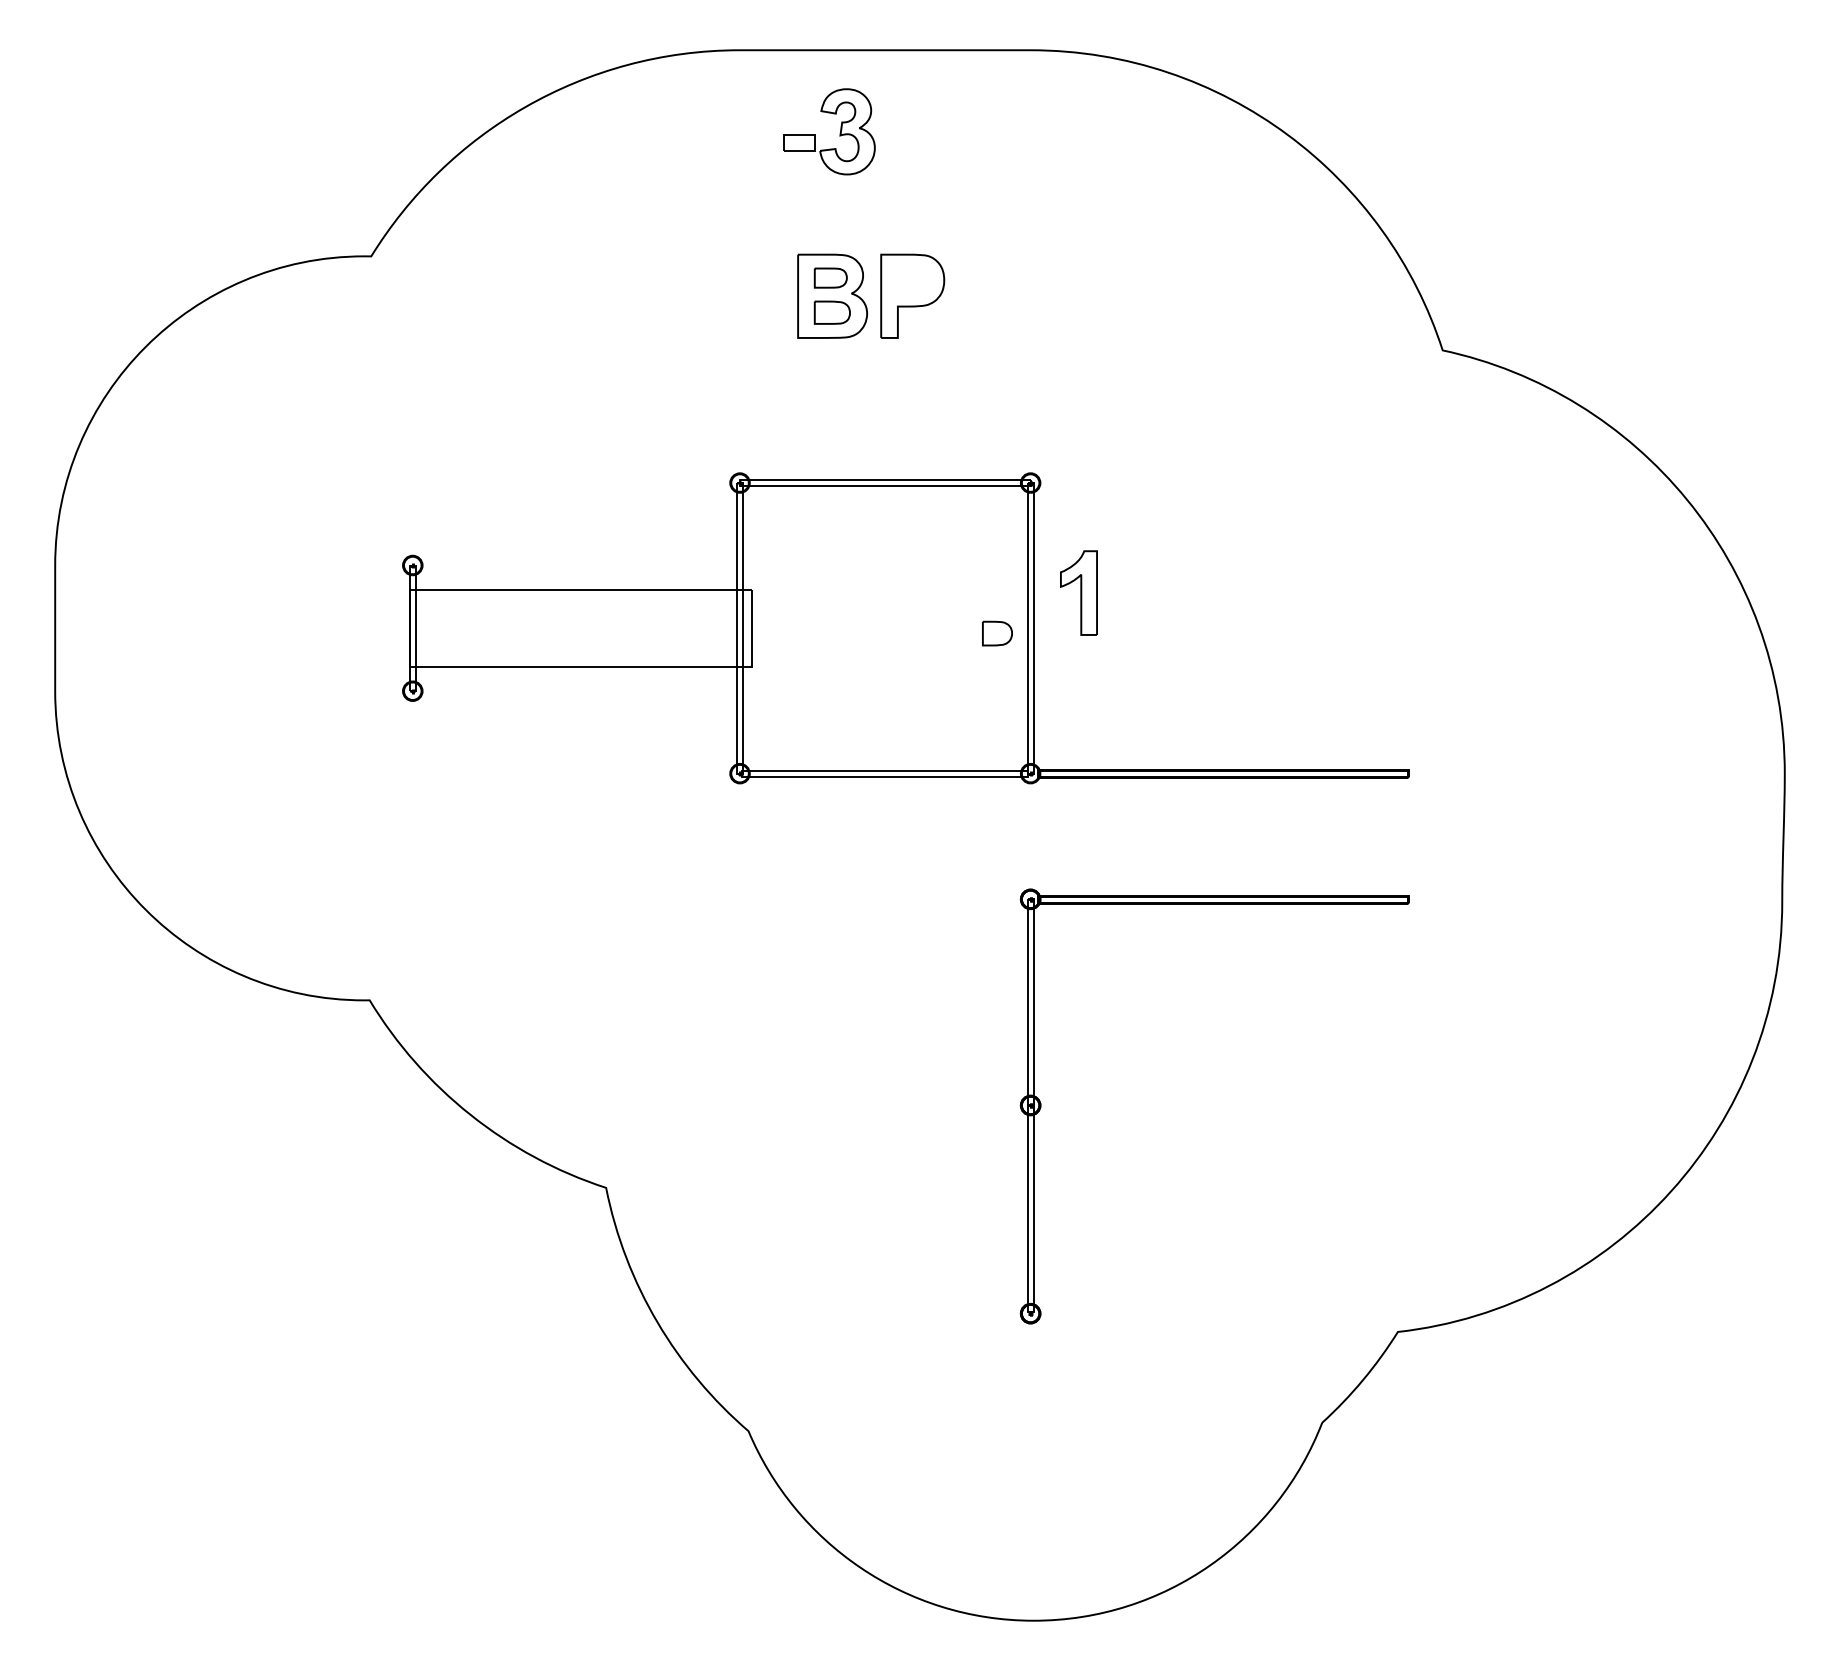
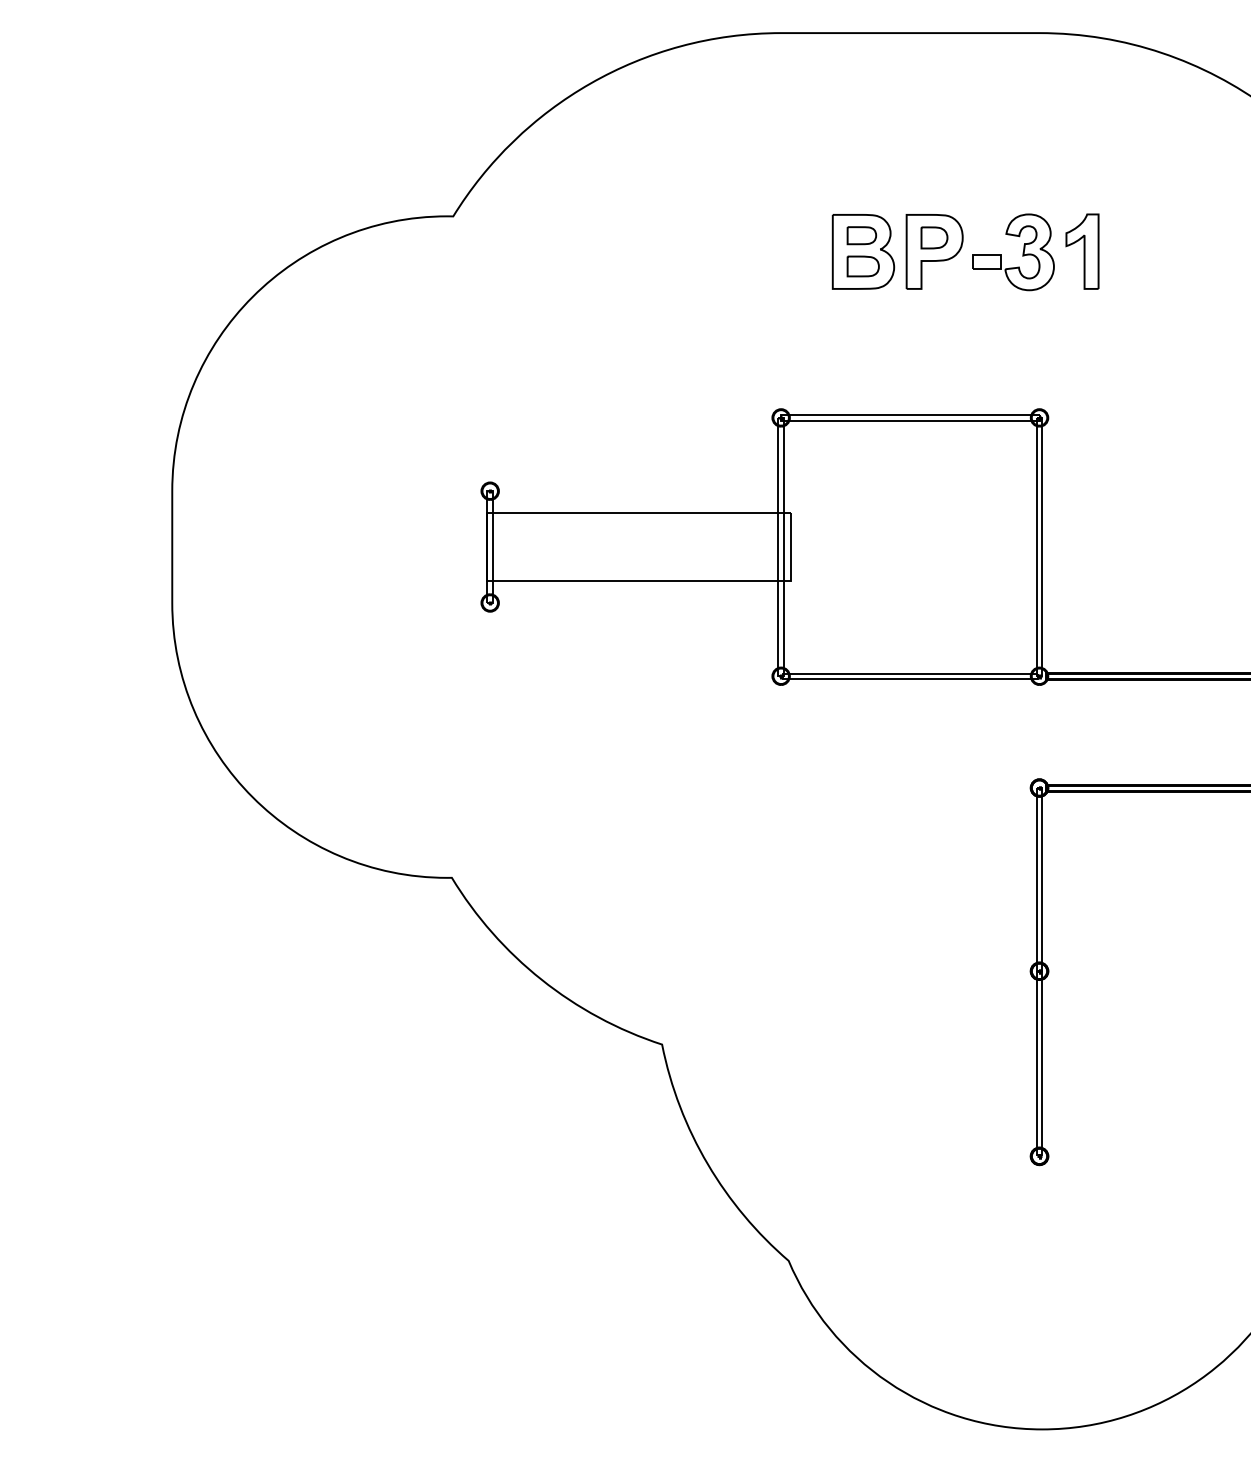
part: (839, 133) -> (1022, 253), moved
part: (1078, 592) -> (1082, 251), moved
part: (997, 633) -> (934, 237), moved

